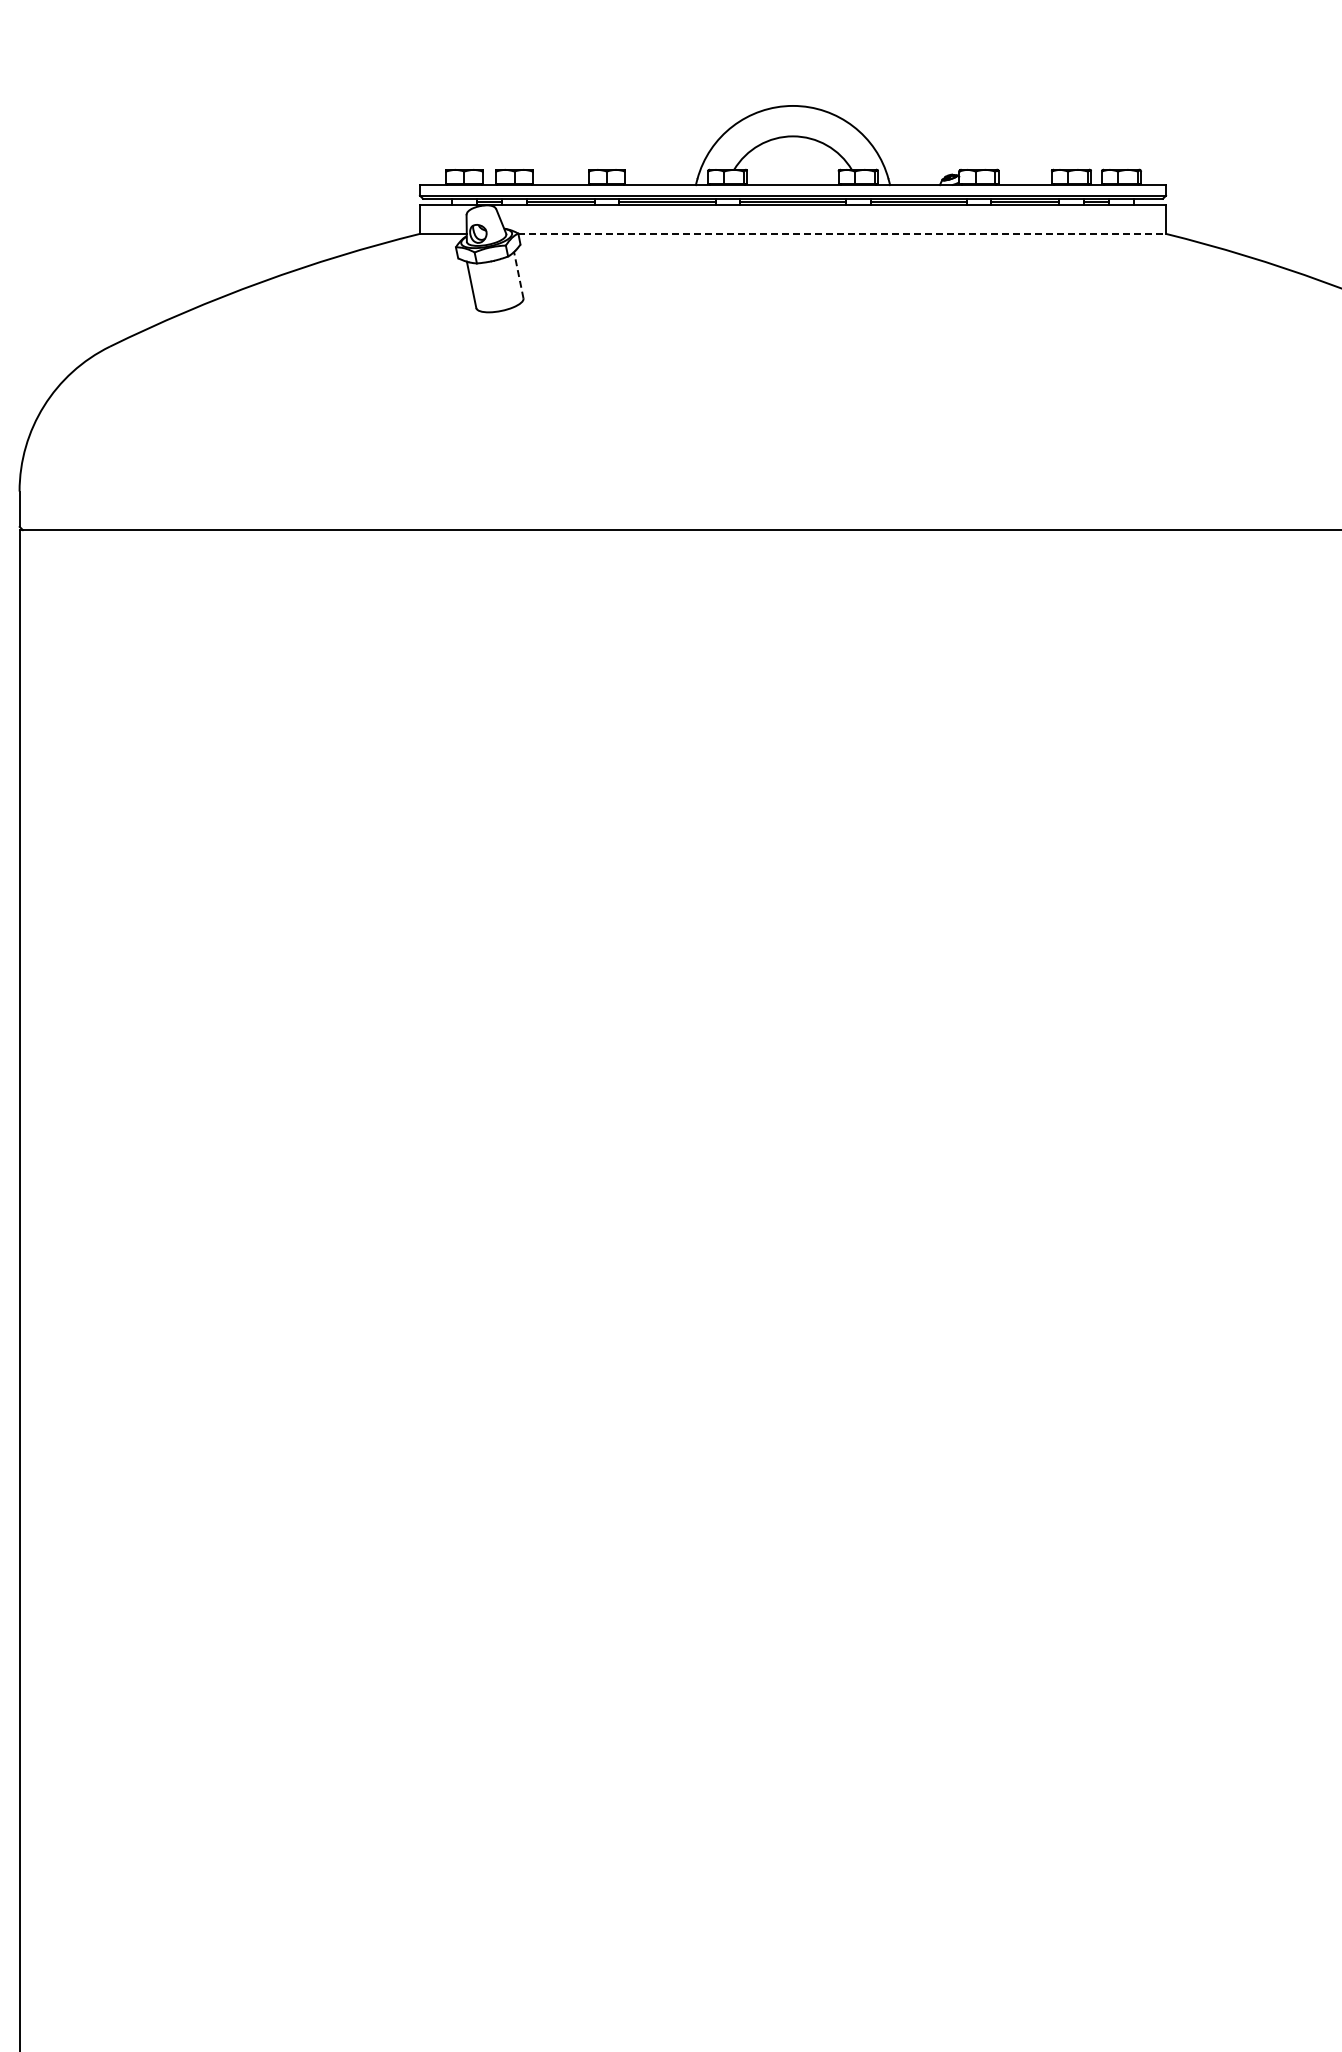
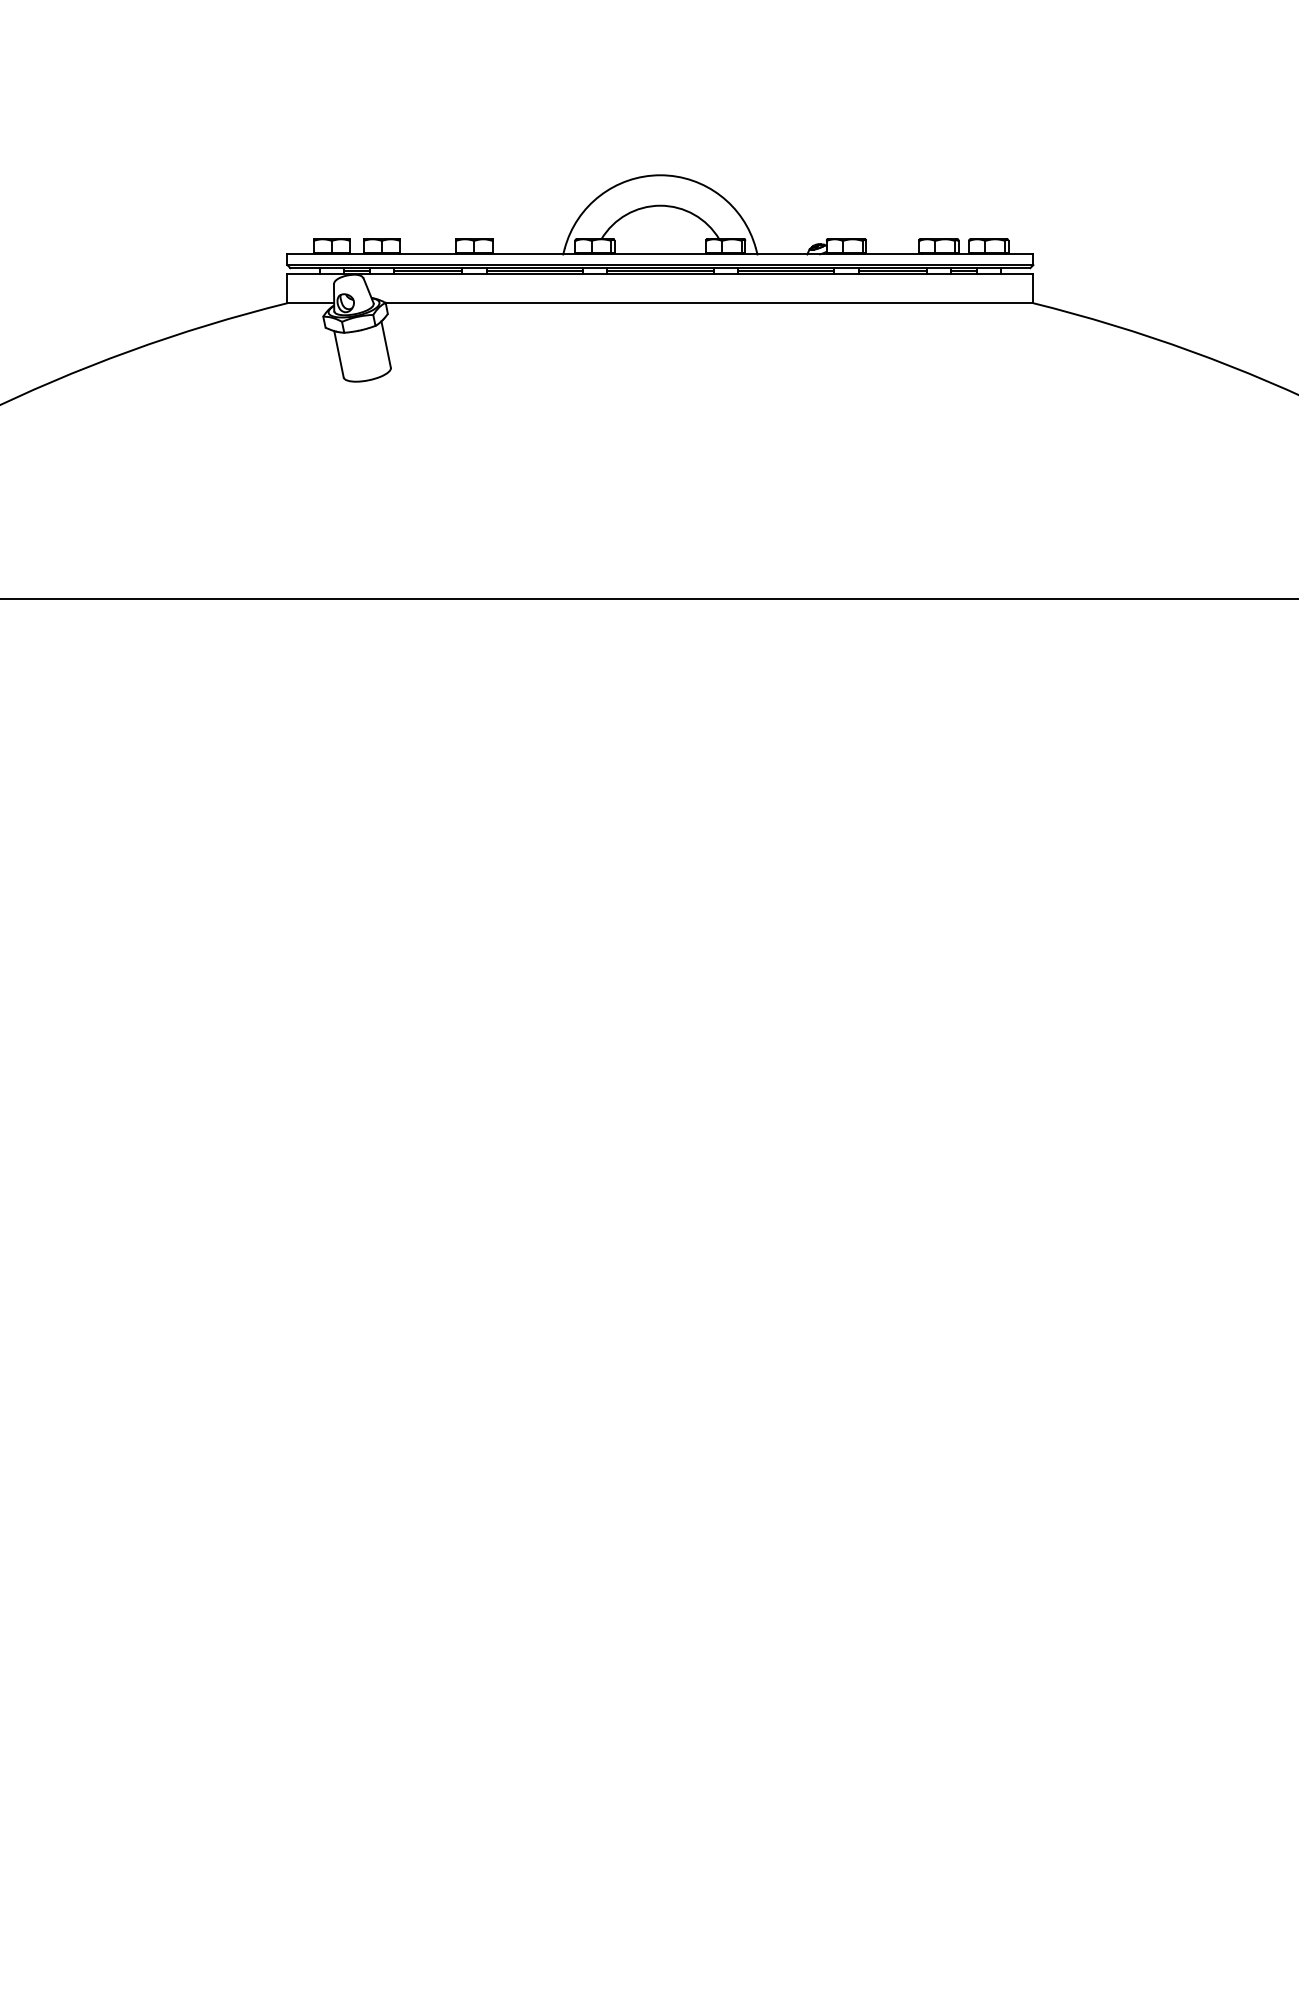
line: (842, 233) -> (709, 302), dashed -> solid
line: (518, 275) -> (385, 344), dashed -> solid

